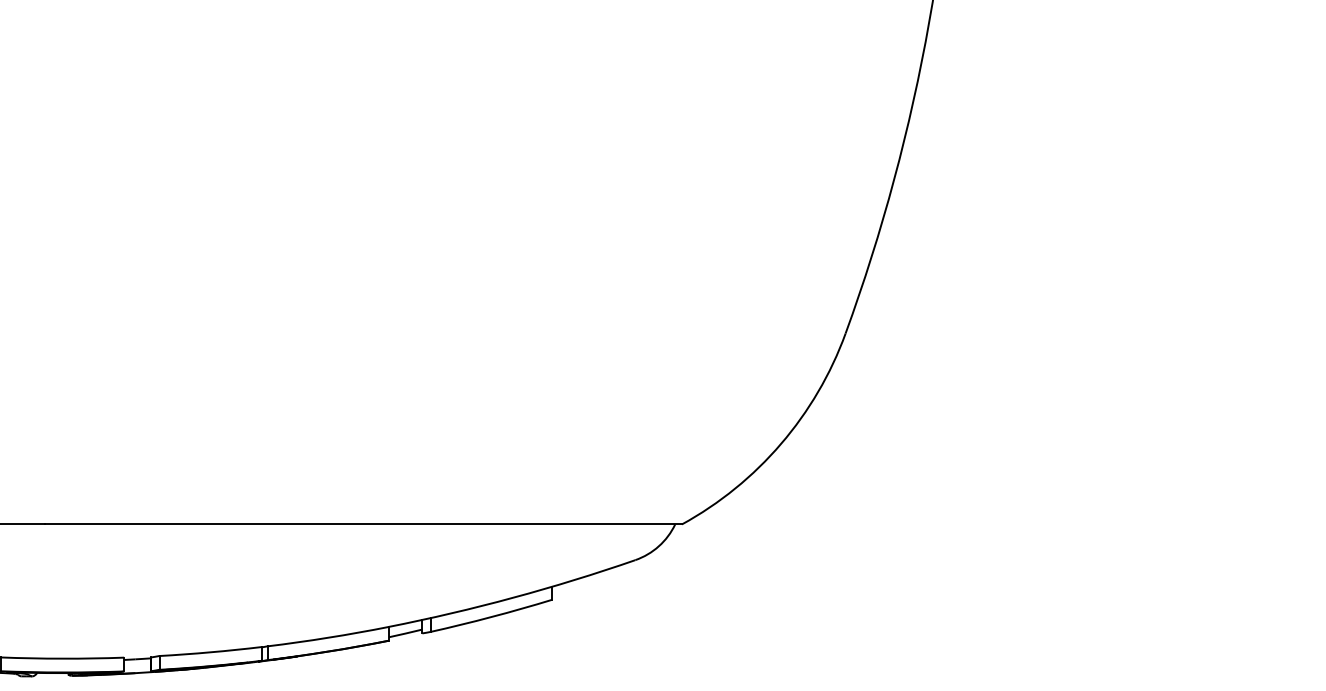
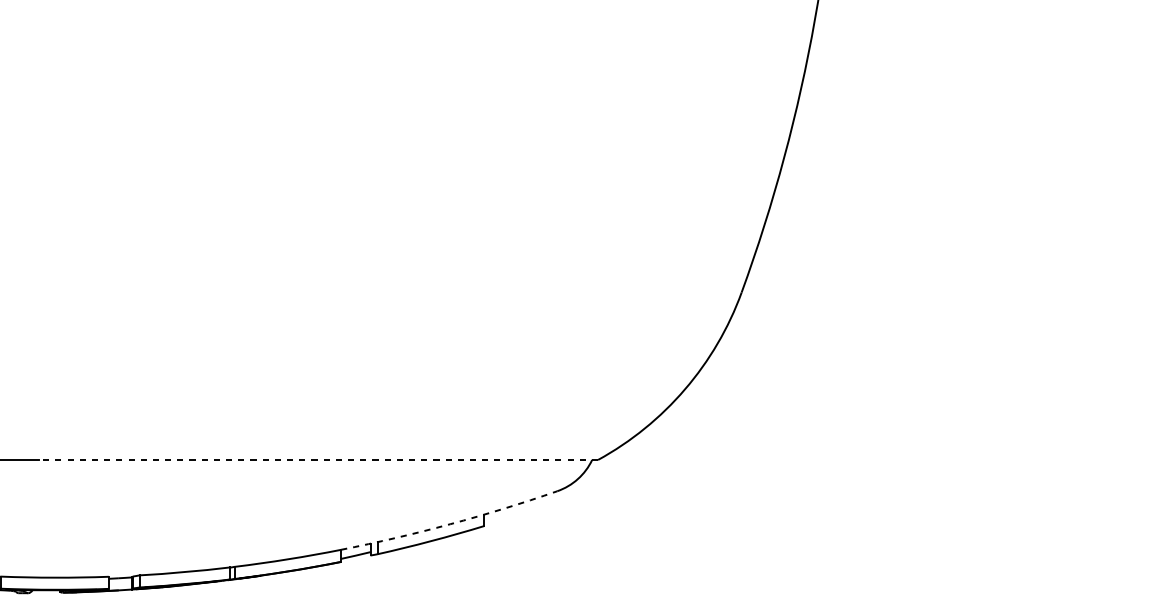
line: (363, 524) -> (318, 460), solid -> dashed
arc: (513, 597) -> (450, 524), solid -> dashed

